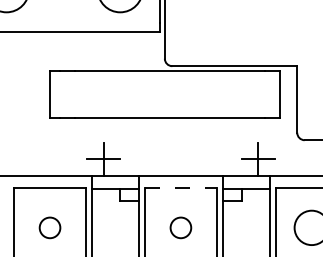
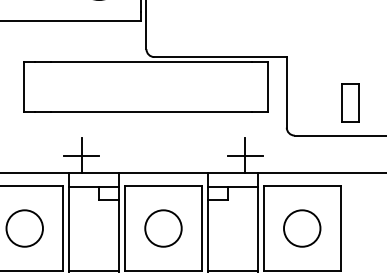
line: (180, 188) -> (163, 186), dashed -> solid
circle: (49, 227) -> (24, 228), size x1.67
circle: (180, 227) -> (163, 228), size x1.67

